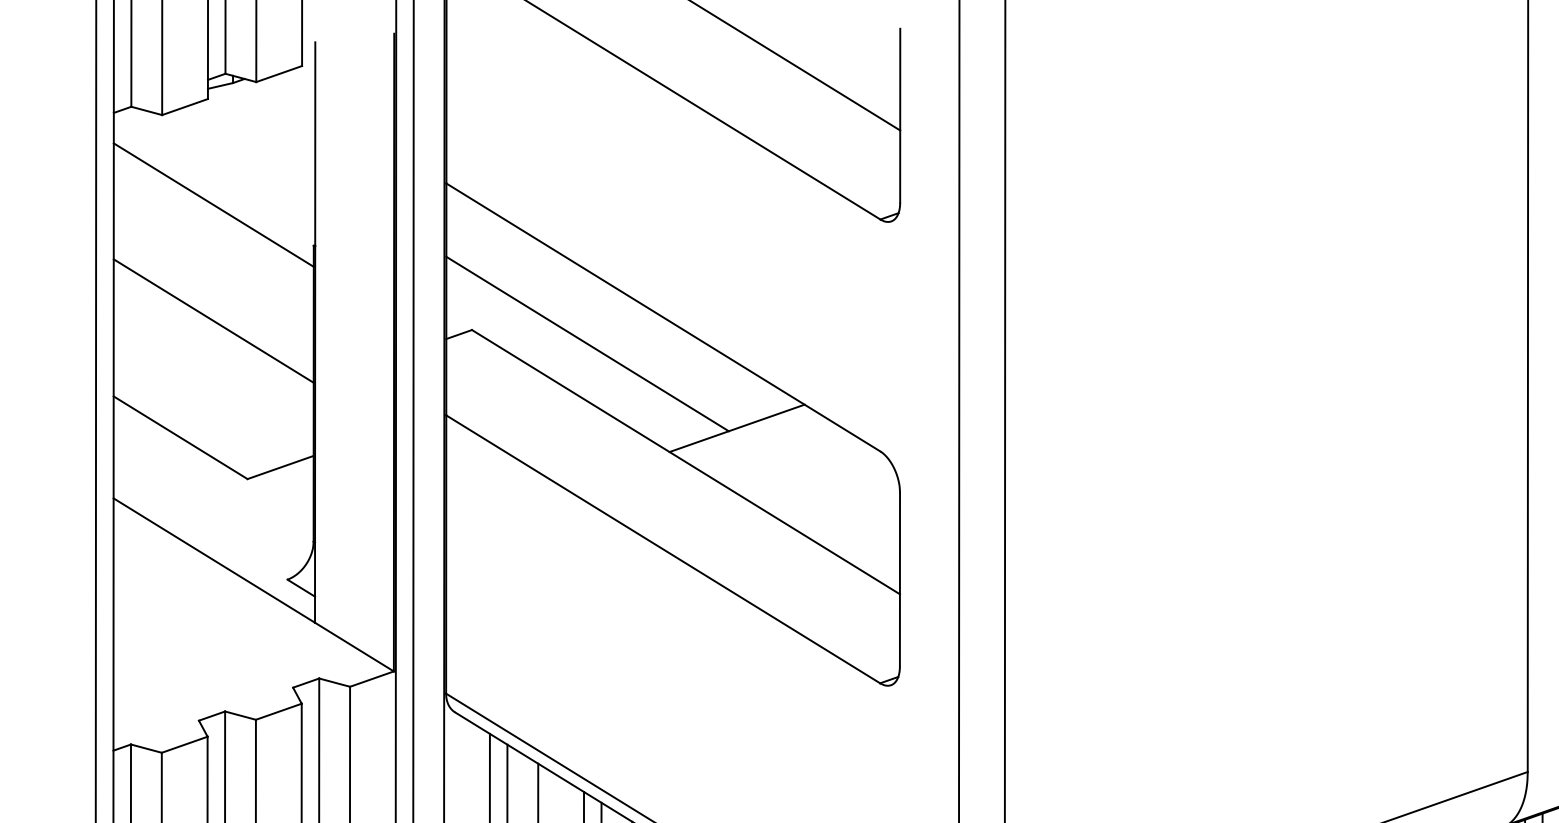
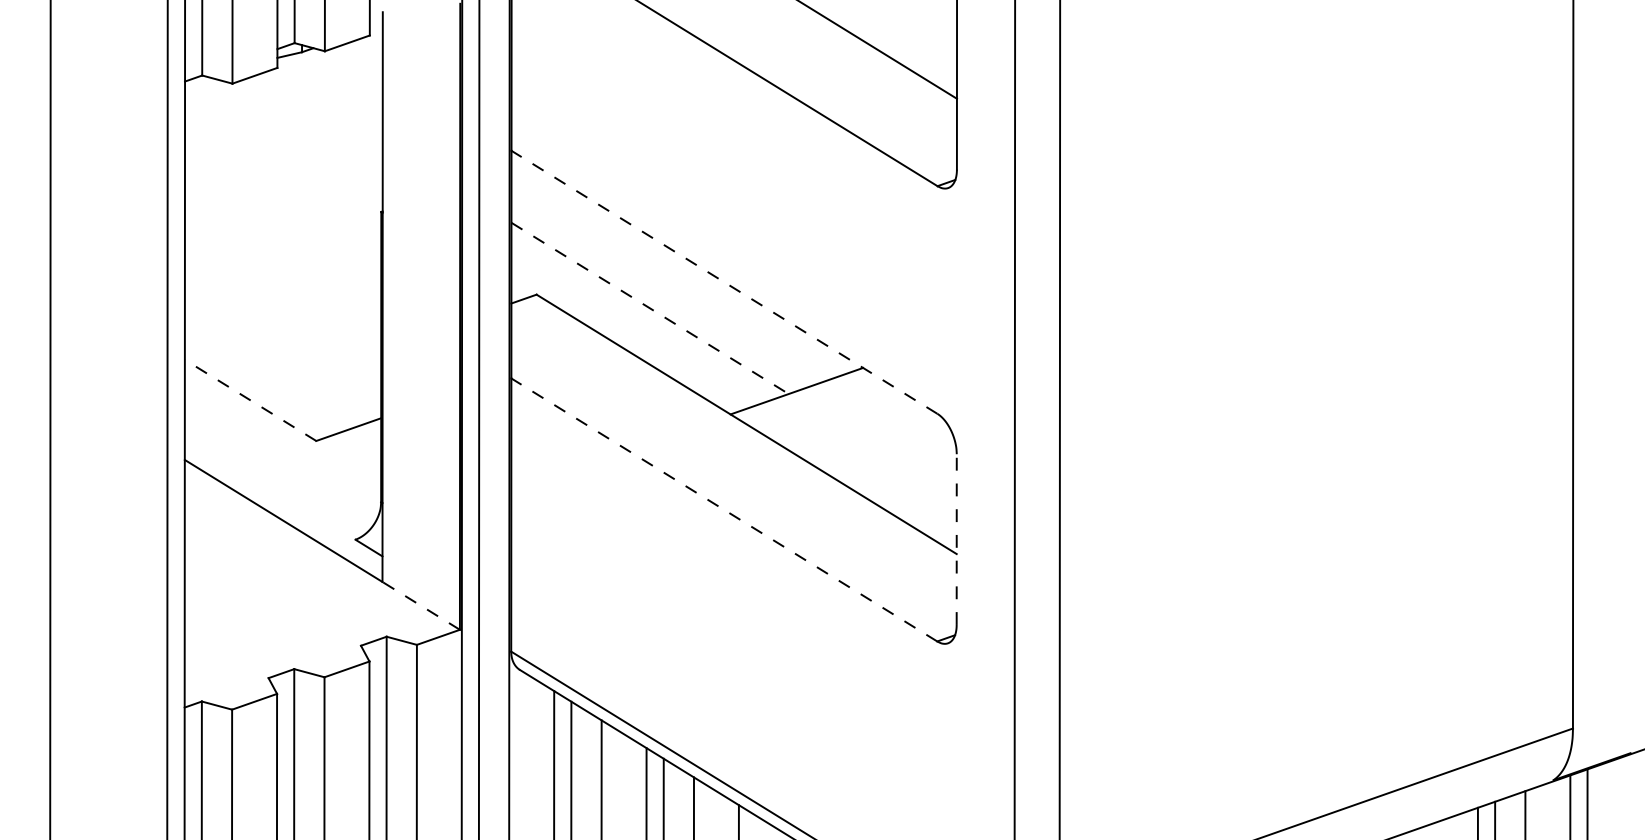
line: (214, 204) -> (283, 171), removed
line: (663, 317) -> (724, 282), solid -> dashed
line: (213, 320) -> (282, 285), removed
line: (588, 344) -> (650, 308), solid -> dashed
line: (180, 437) -> (250, 400), solid -> dashed
line: (662, 548) -> (723, 509), solid -> dashed
line: (899, 579) -> (956, 539), solid -> dashed
line: (354, 646) -> (421, 605), solid -> dashed

